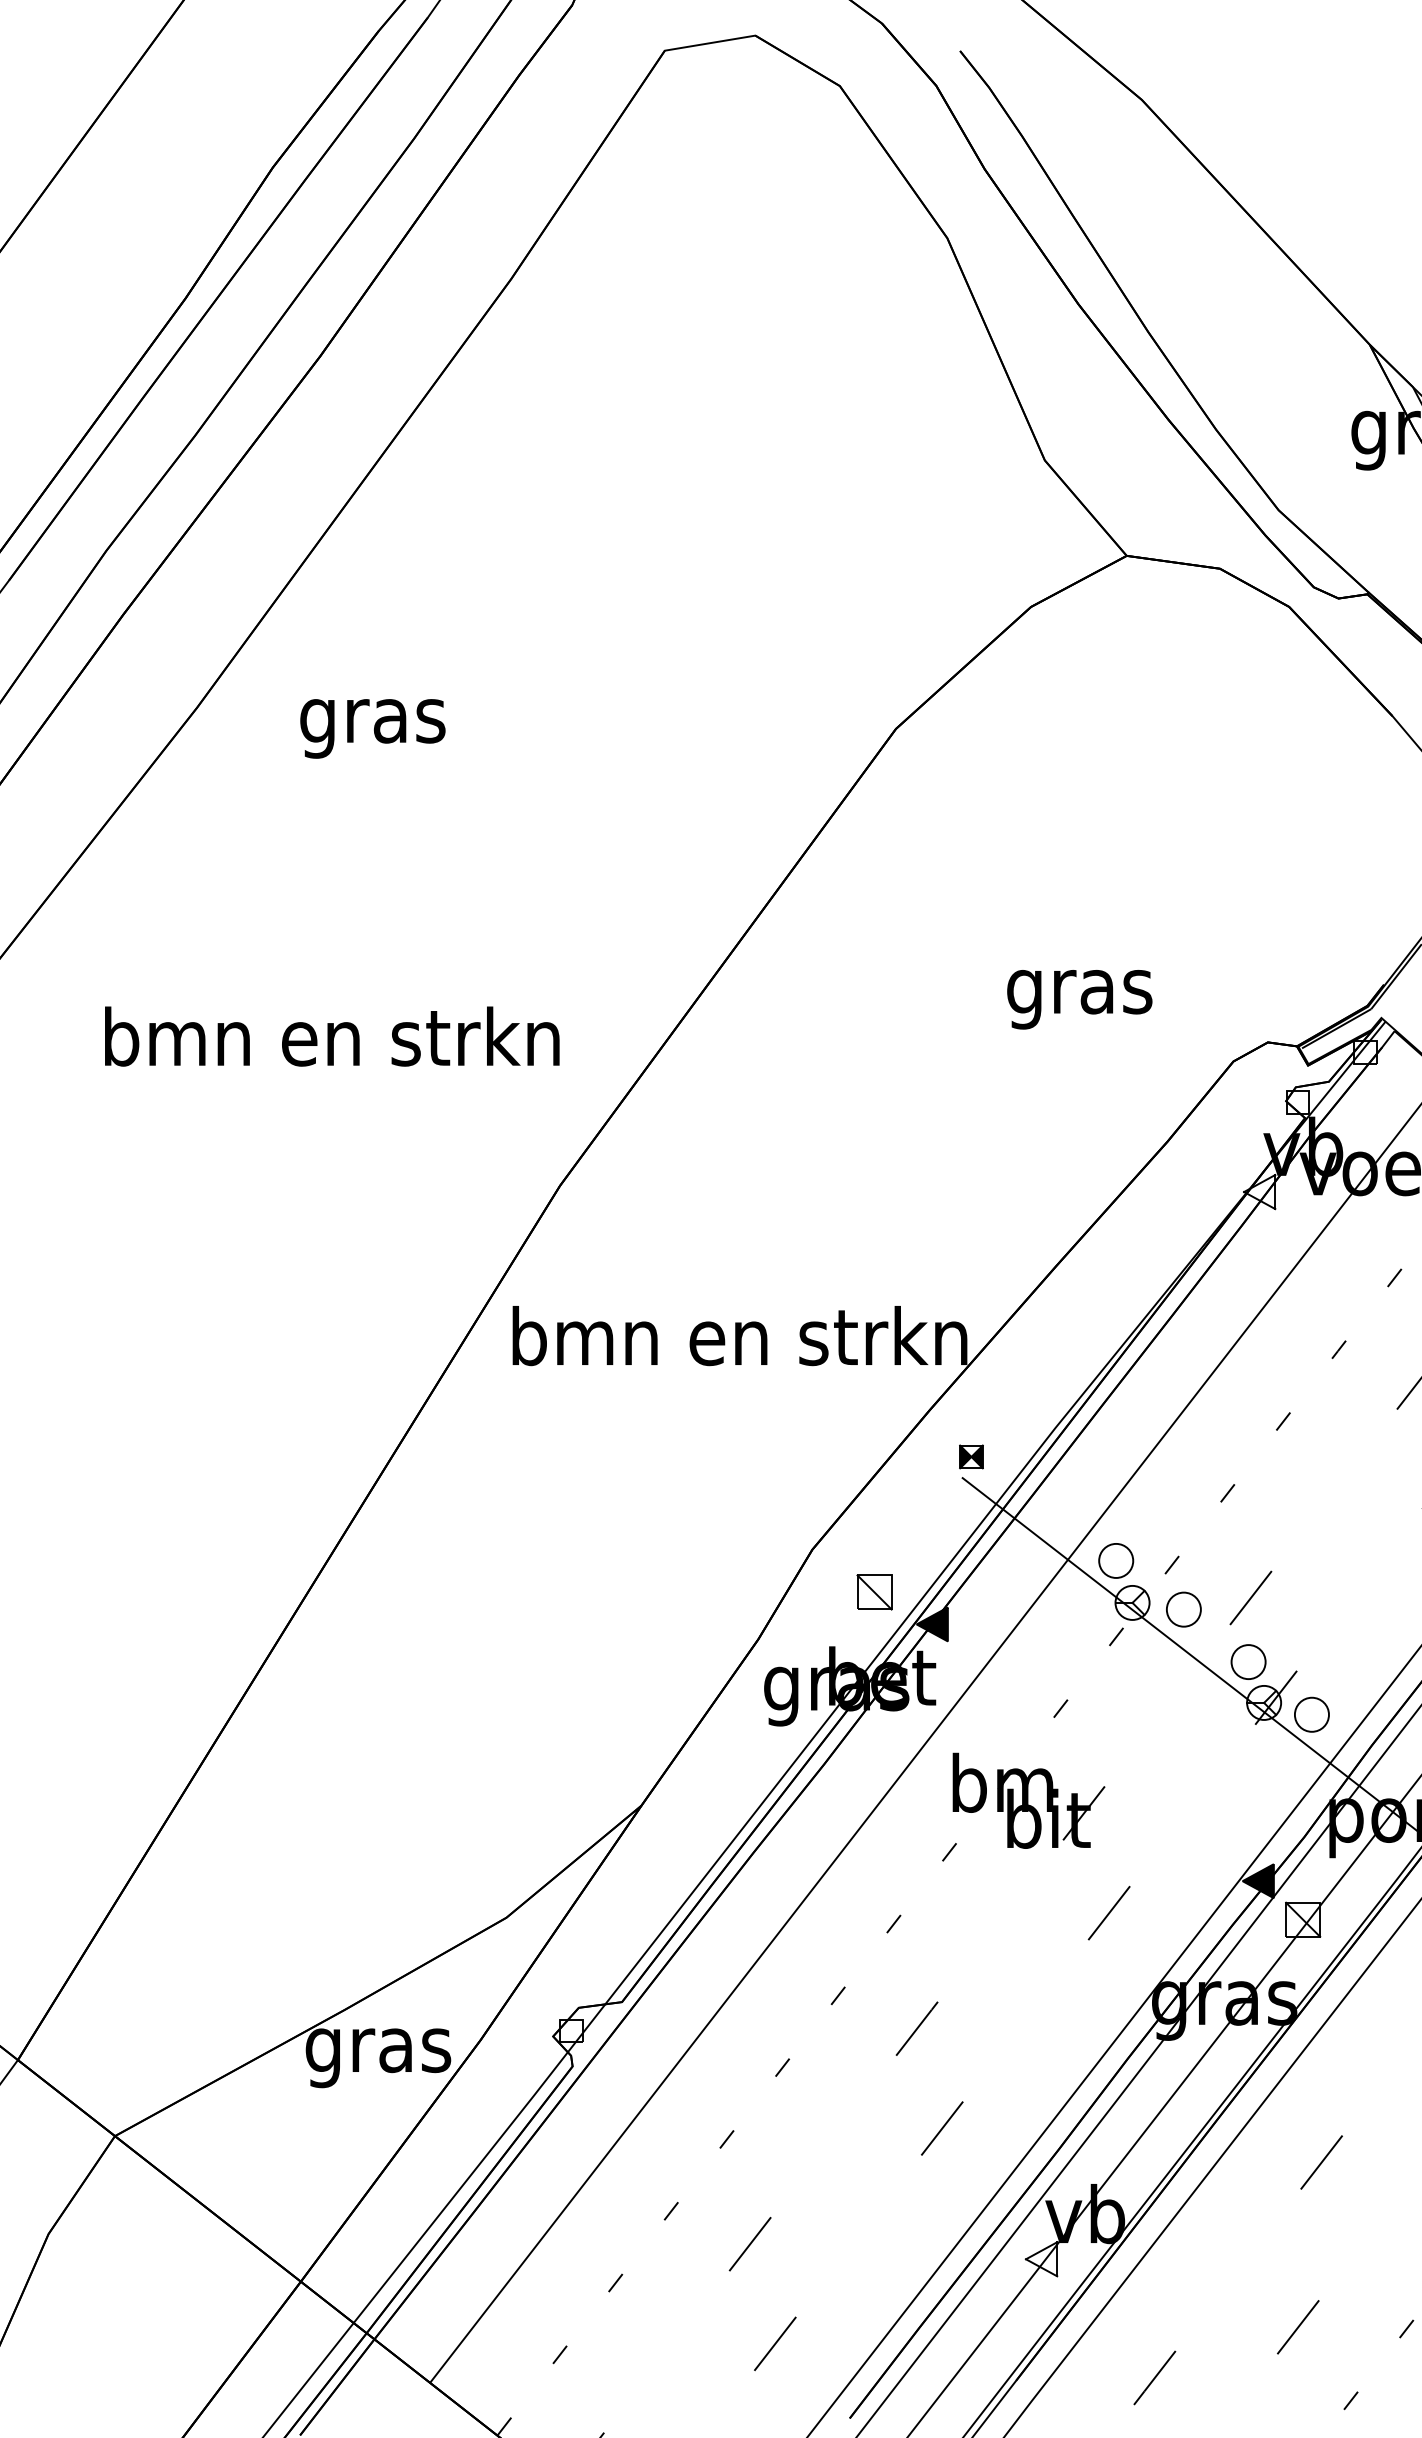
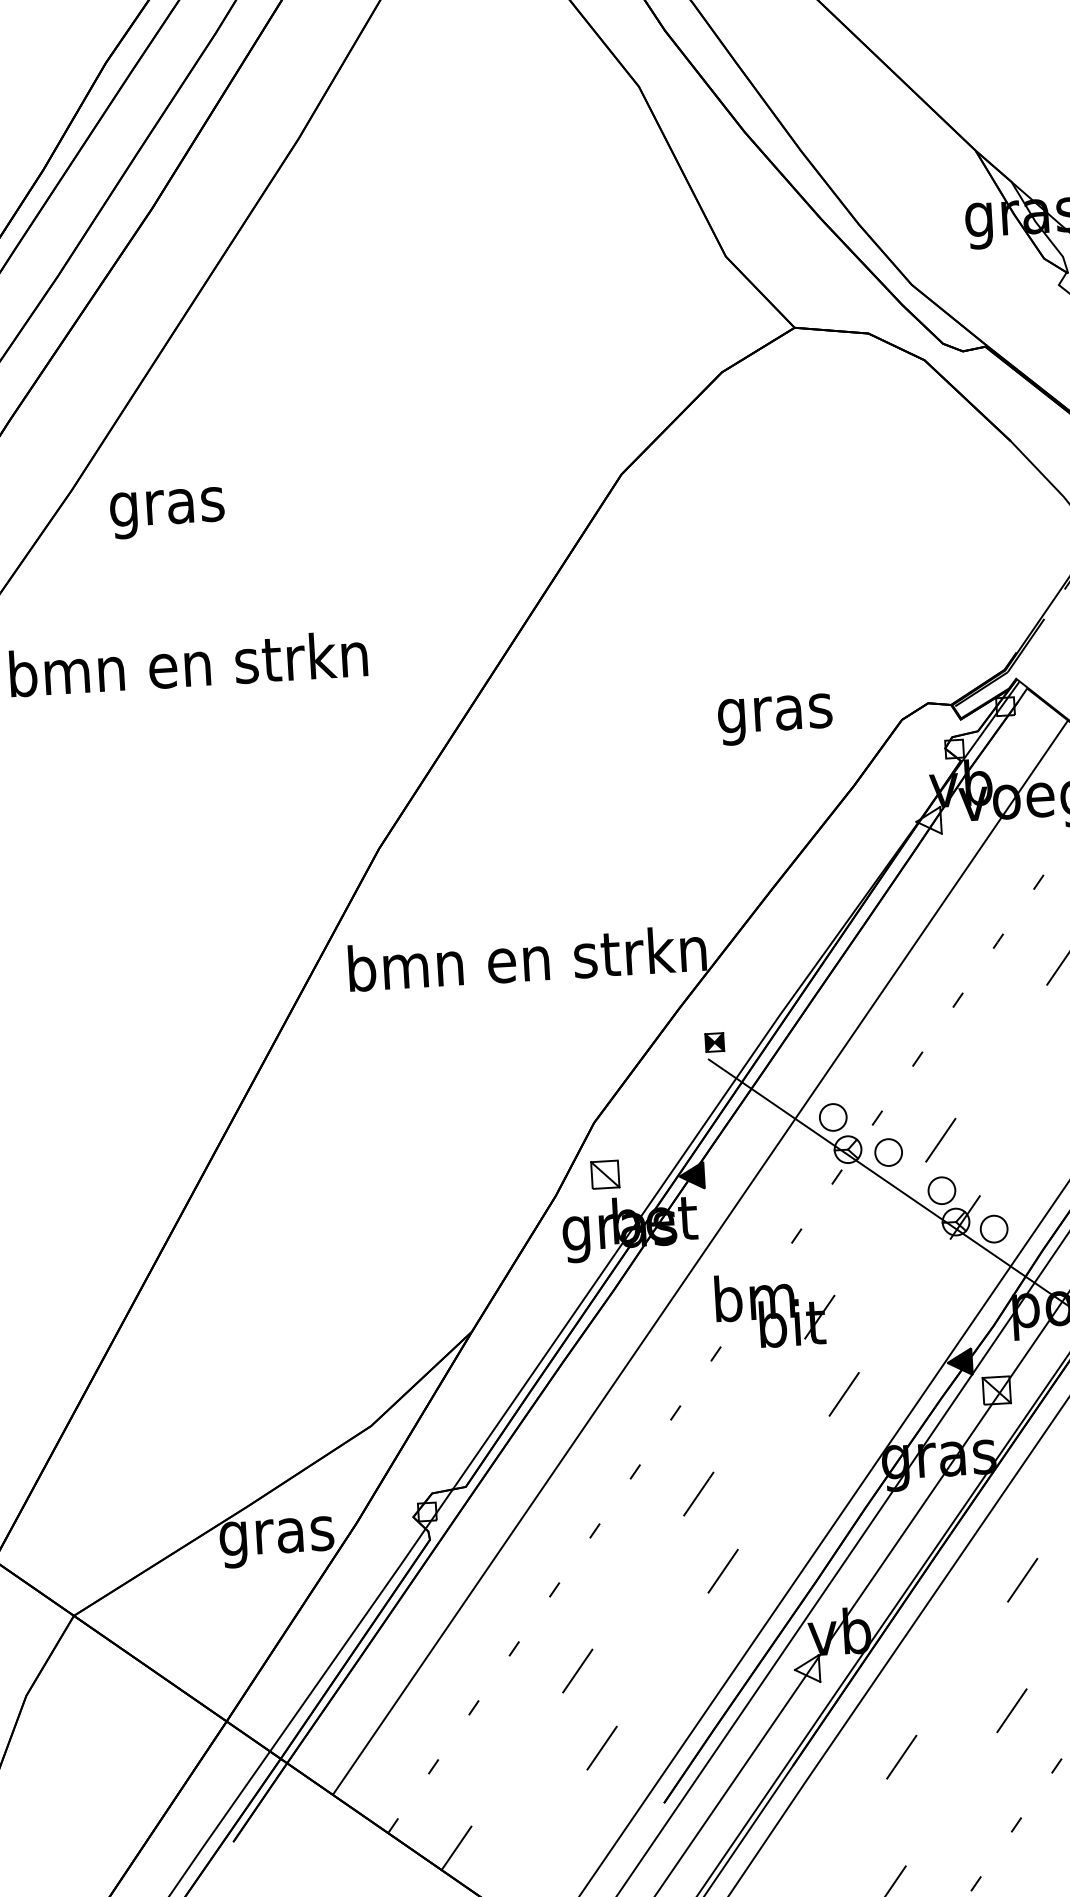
text: (372, 728) -> (167, 512), moved
text: (1079, 999) -> (775, 719), moved
text: (332, 1036) -> (188, 663), moved
part: (874, 1592) -> (605, 1174), moved

